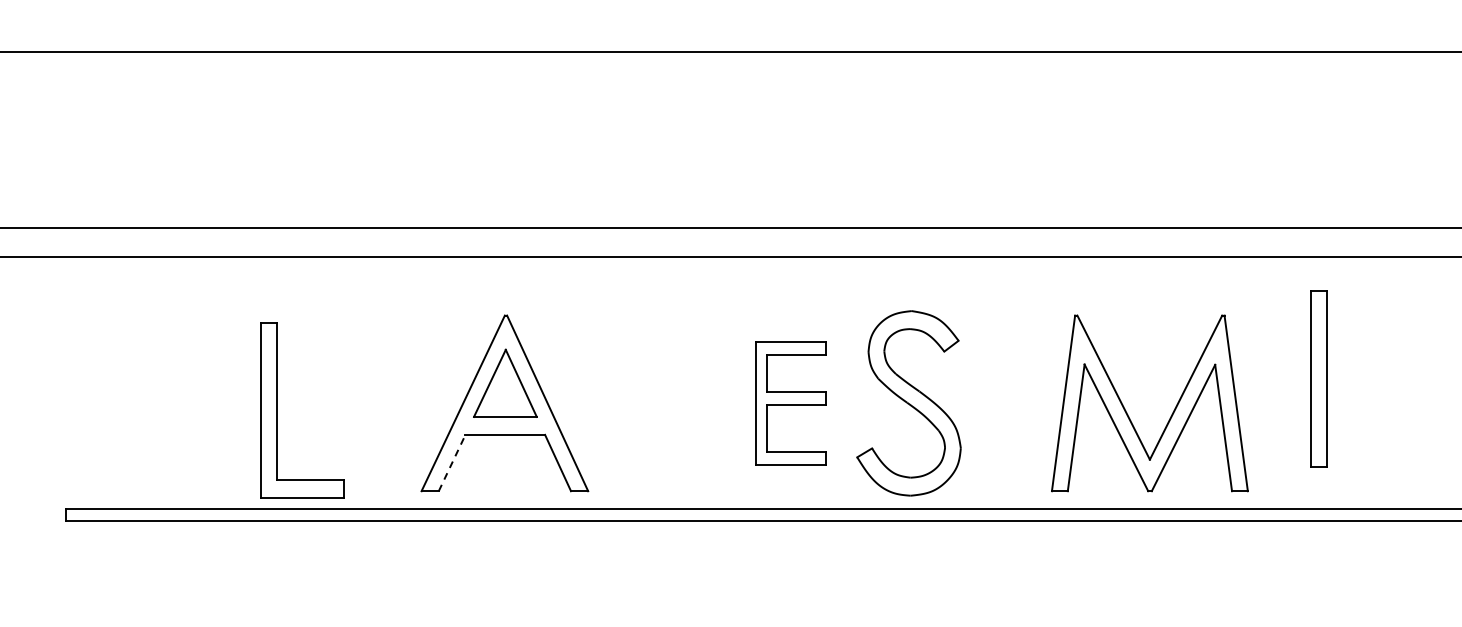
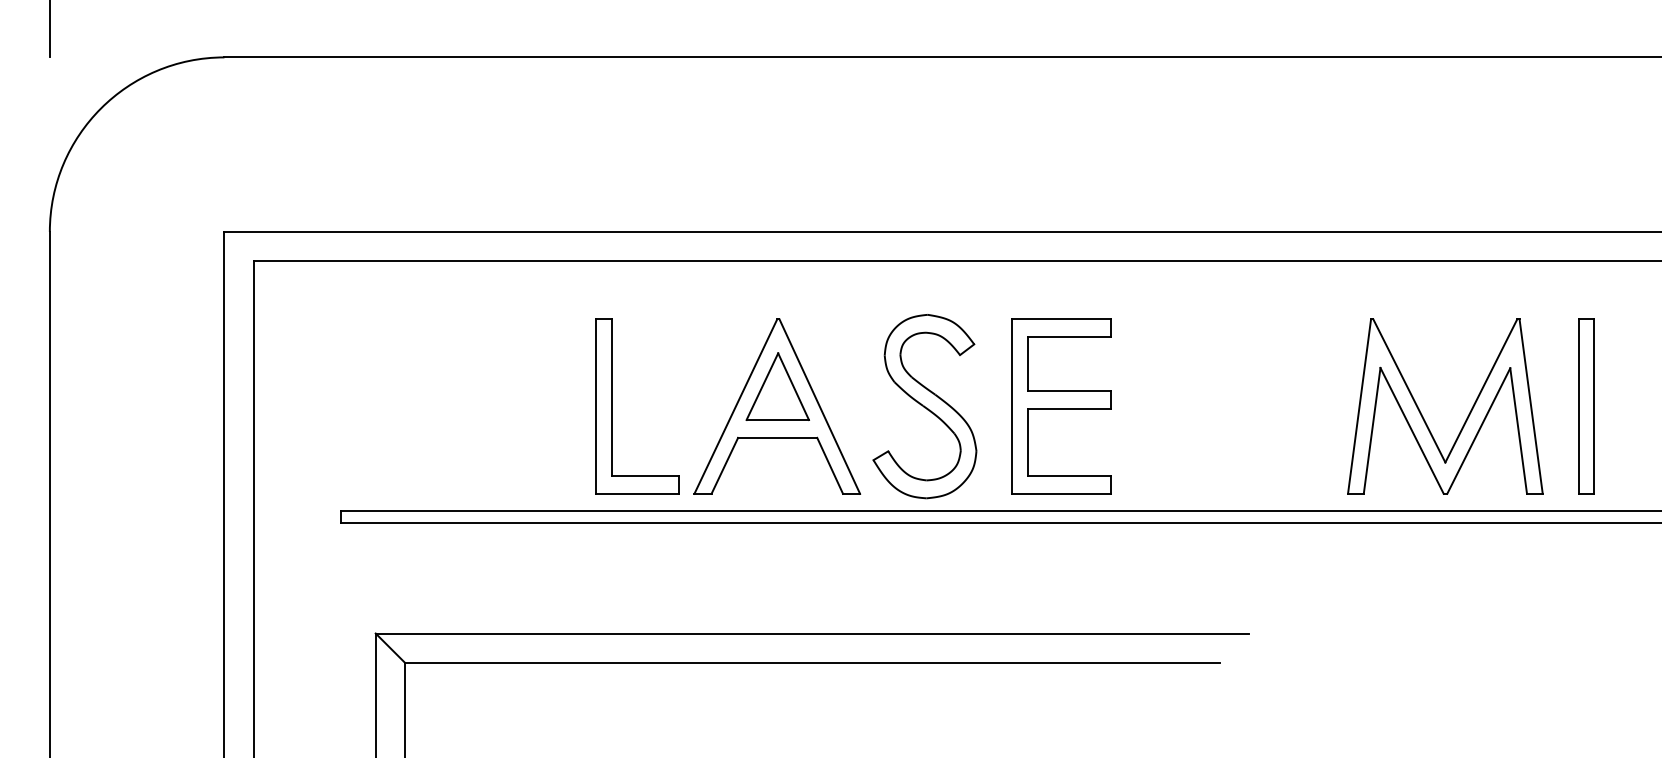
part: (1319, 379) -> (1586, 406), moved
part: (790, 403) -> (1061, 406), size x1.43
part: (908, 403) -> (924, 406), moved
part: (277, 410) -> (612, 406), moved
part: (1127, 413) -> (1423, 416), moved
line: (451, 462) -> (724, 465), dashed -> solid

